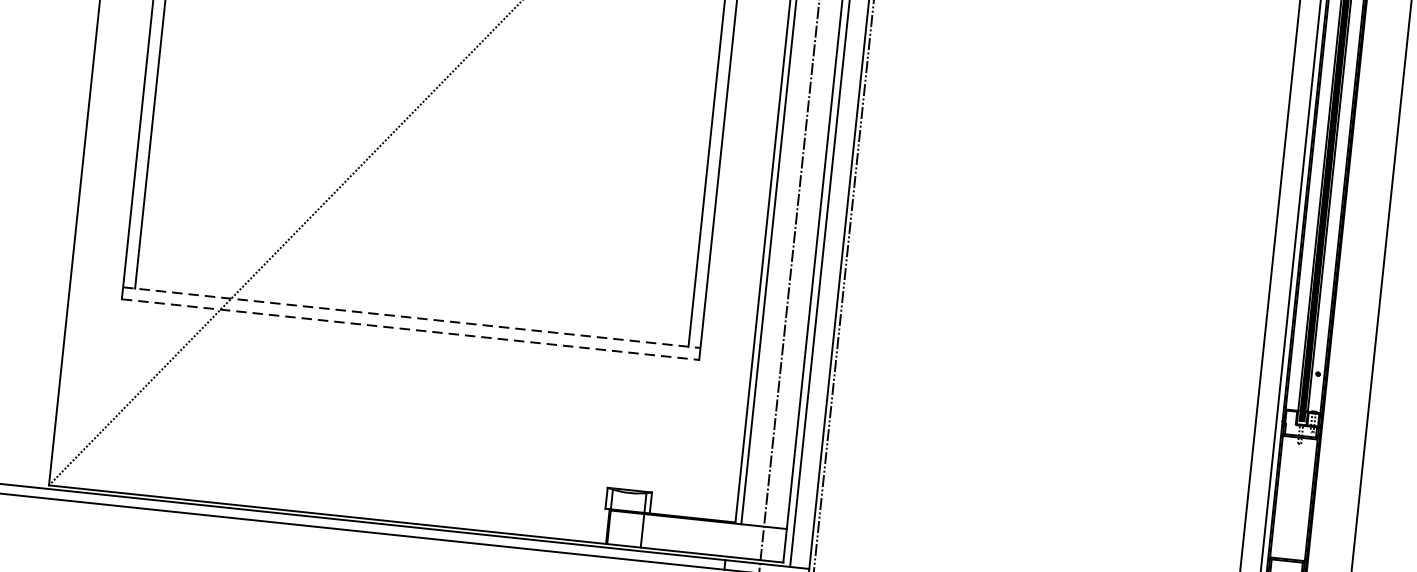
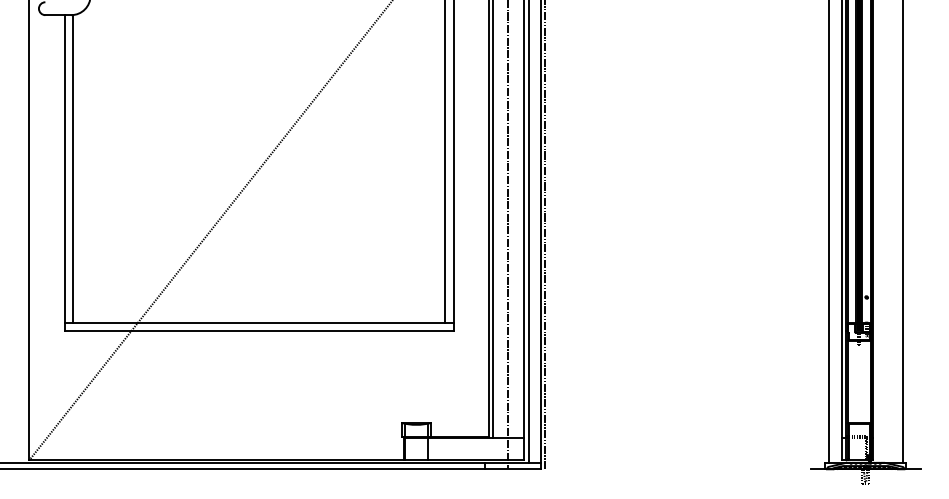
line: (412, 318) -> (259, 323), dashed -> solid
line: (411, 329) -> (259, 331), dashed -> solid

